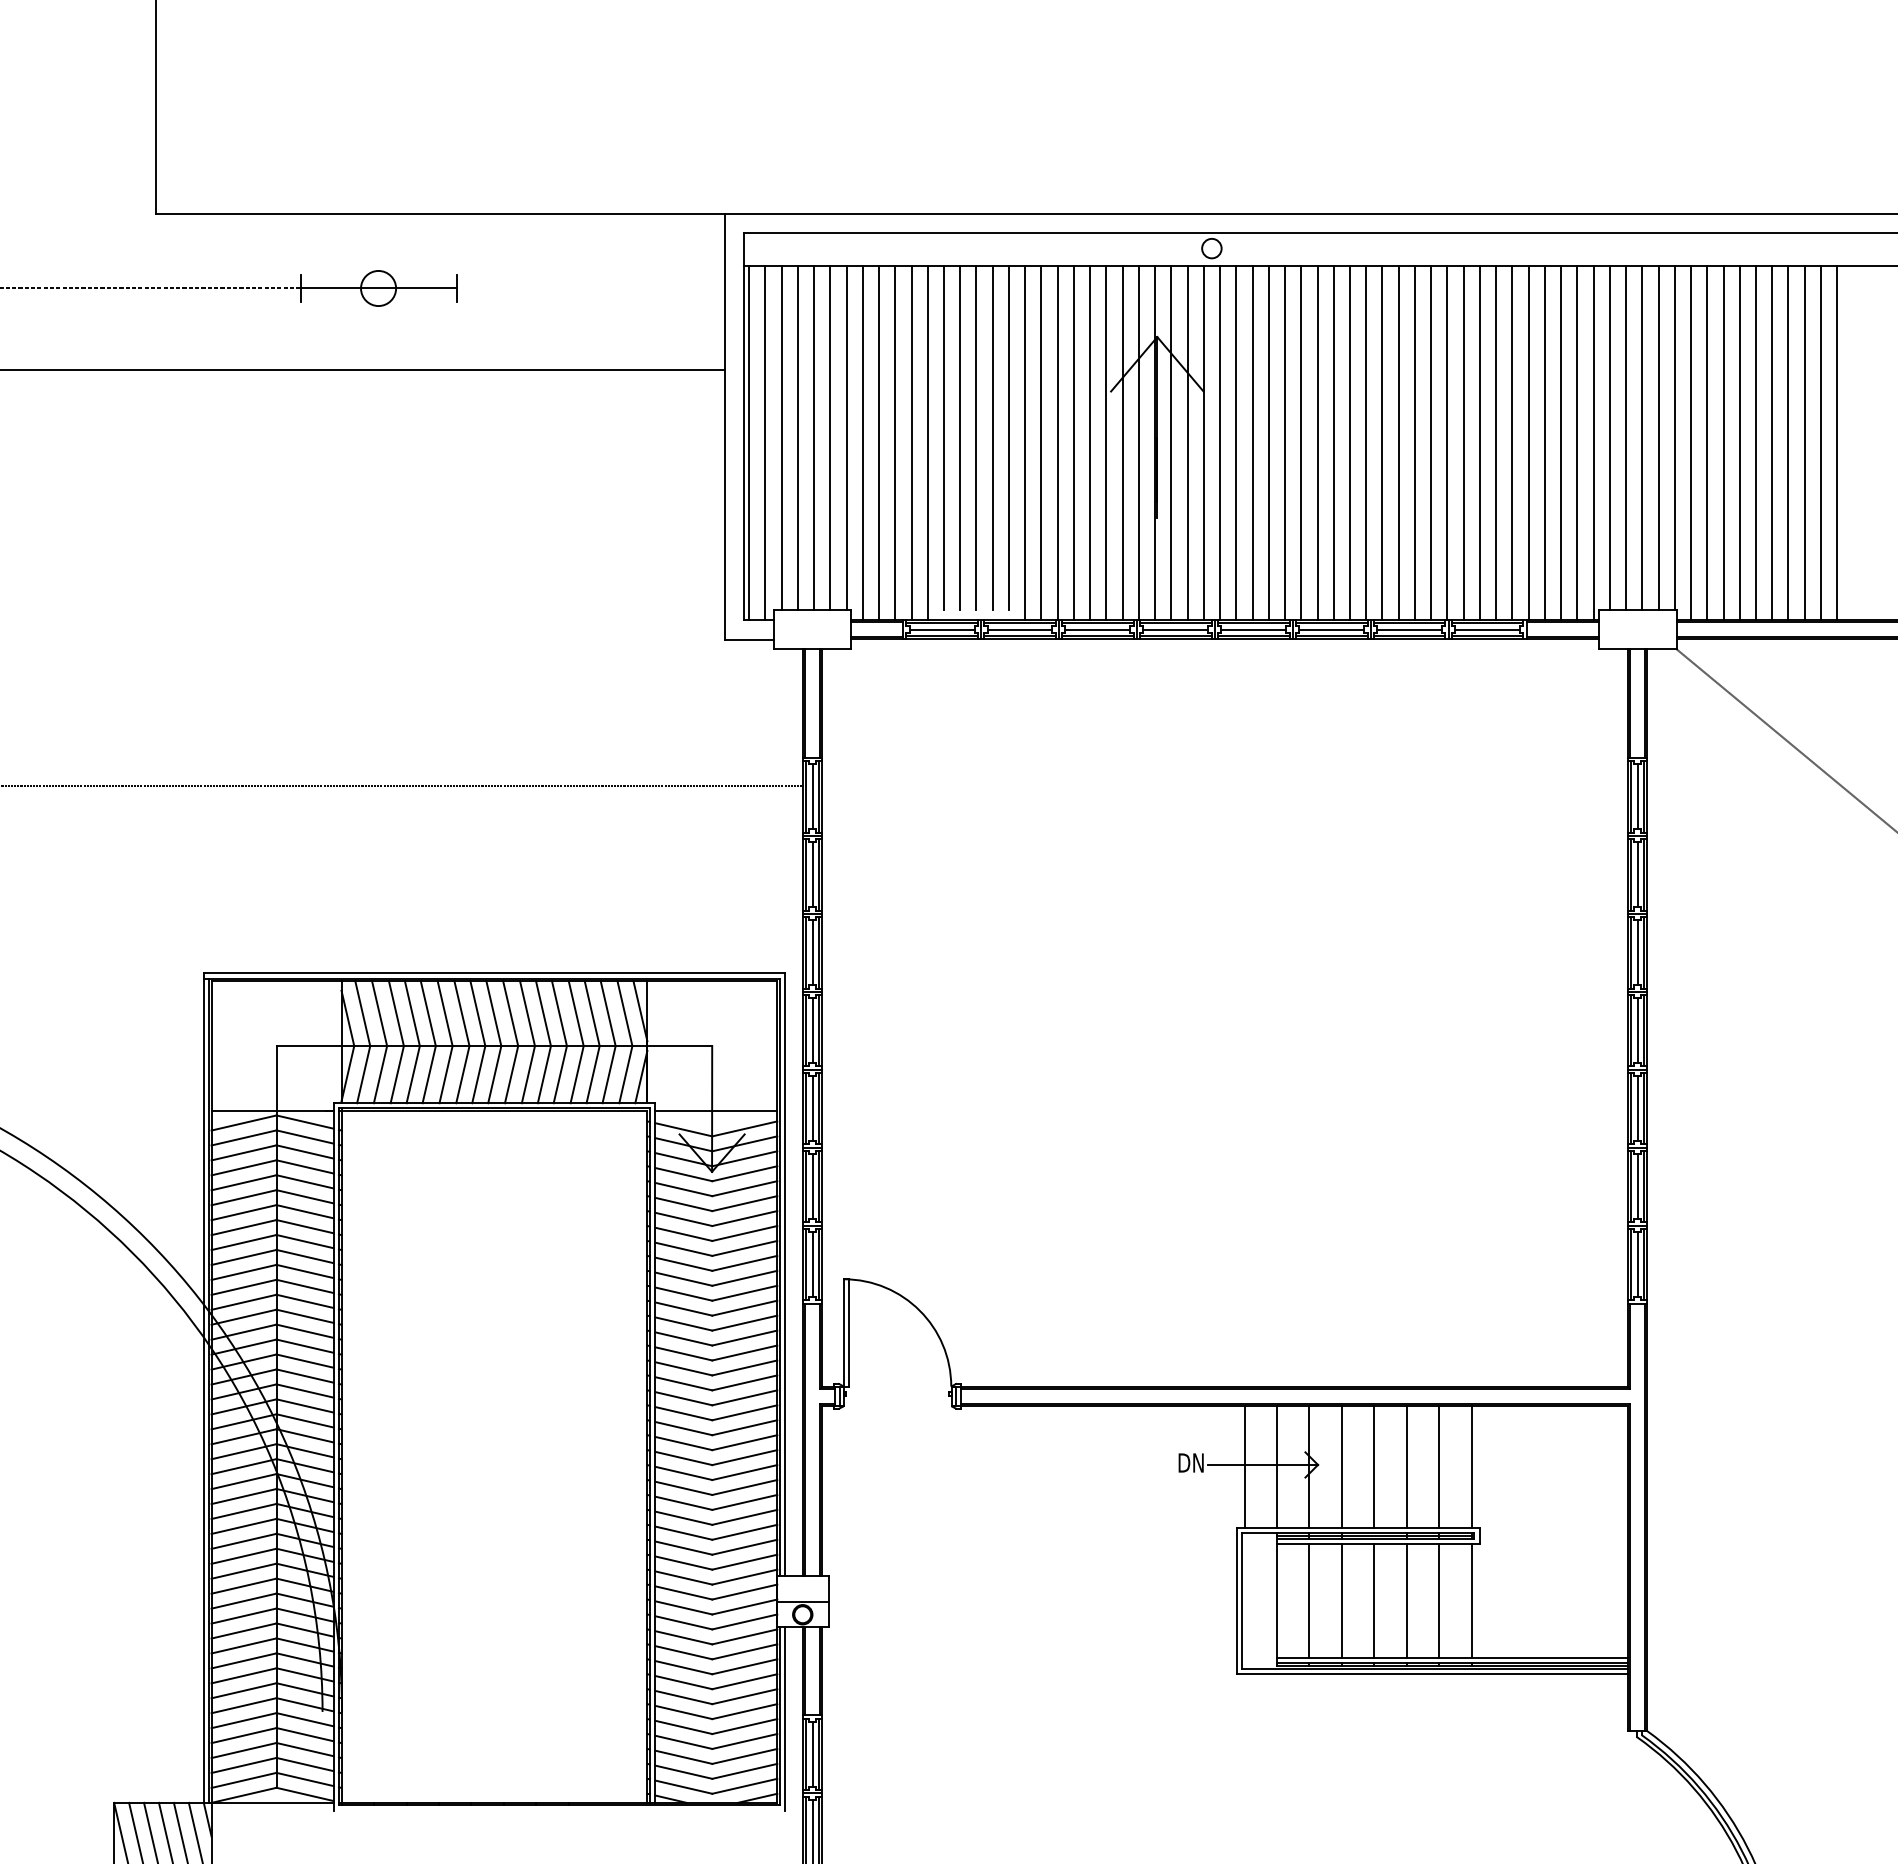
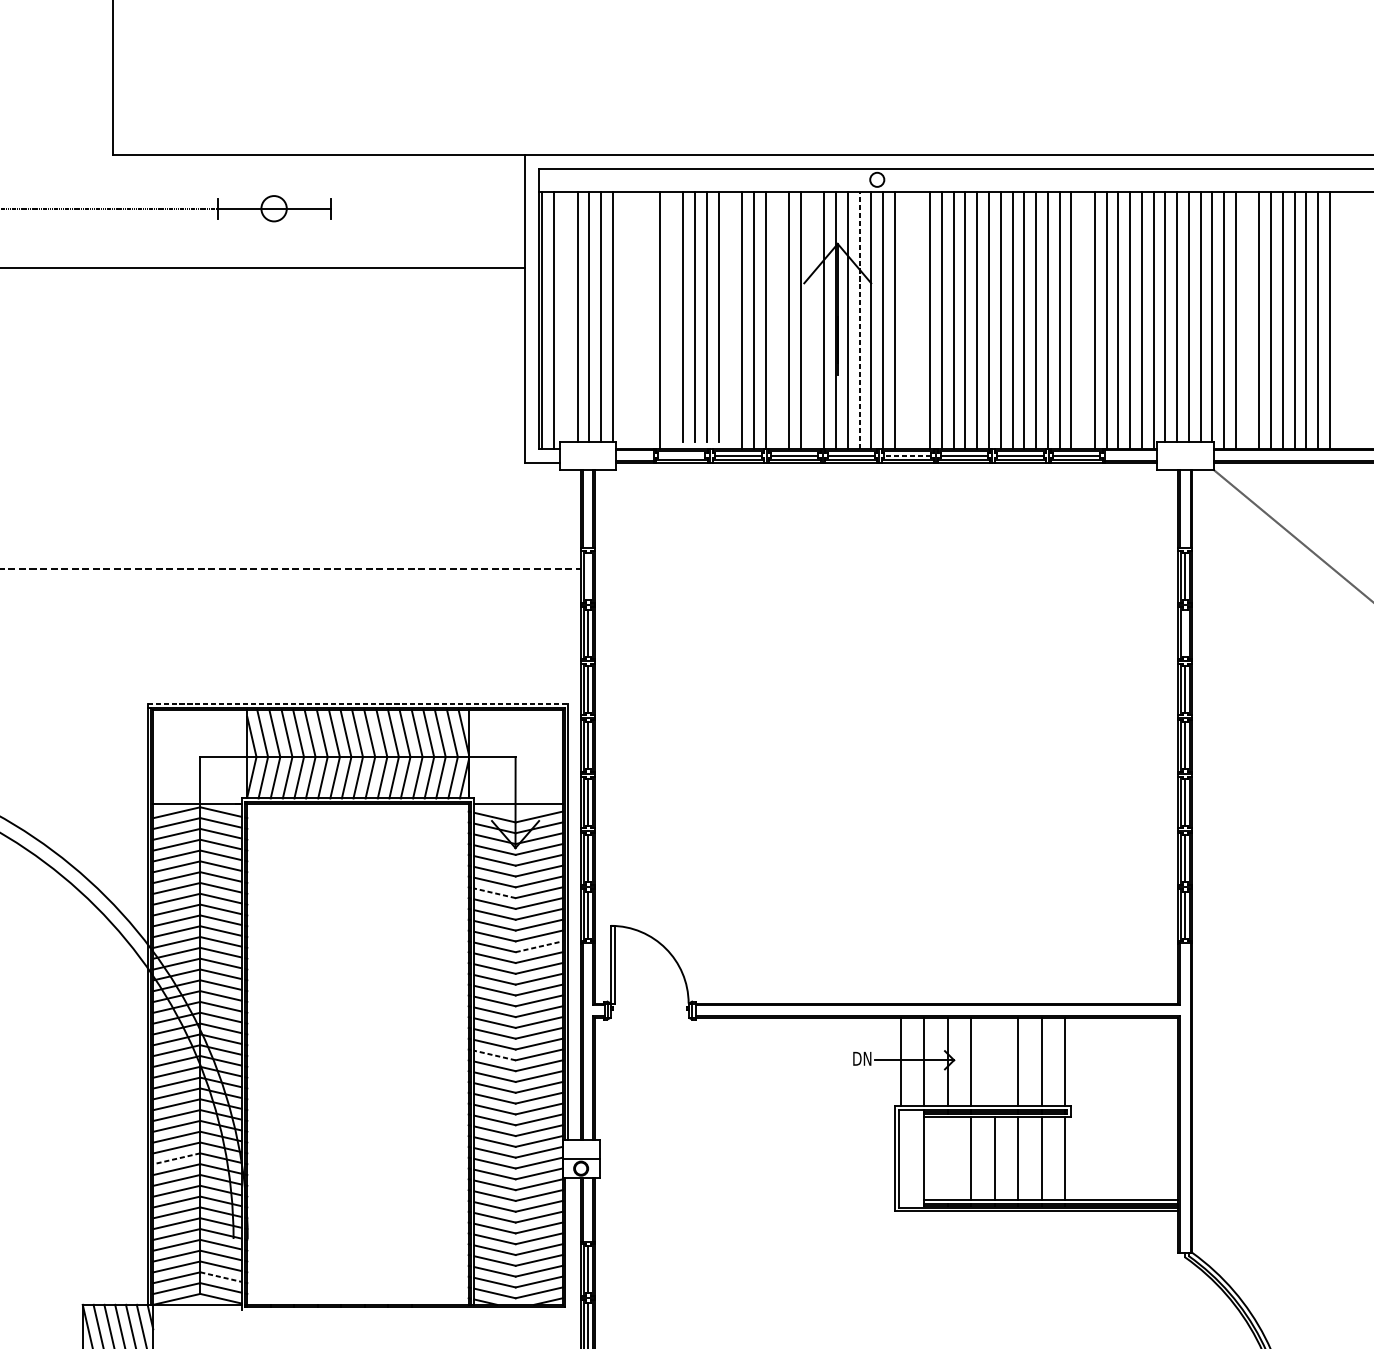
line: (781, 438) -> (565, 317), removed
line: (1008, 438) -> (730, 317), removed
line: (1187, 442) -> (859, 320), solid -> dashed
line: (862, 443) -> (624, 320), removed
line: (879, 443) -> (636, 320), removed
line: (895, 443) -> (648, 320), removed
line: (927, 443) -> (671, 320), removed
line: (1073, 443) -> (777, 320), removed
line: (1122, 443) -> (812, 320), removed
line: (1252, 443) -> (906, 320), removed
line: (1268, 443) -> (918, 320), removed
line: (1496, 443) -> (1083, 320), removed
line: (1723, 443) -> (1247, 320), removed
line: (941, 629) -> (681, 455), removed
line: (1253, 629) -> (907, 455), solid -> dashed
line: (812, 796) -> (588, 576), removed
line: (1637, 874) -> (1185, 632), removed
line: (494, 973) -> (358, 704), solid -> dashed
line: (683, 1234) -> (494, 893), solid -> dashed
line: (745, 1308) -> (539, 947), solid -> dashed
line: (683, 1458) -> (494, 1055), solid -> dashed
line: (1374, 1467) -> (994, 1062), removed
line: (1309, 1600) -> (947, 1158), removed
line: (243, 1601) -> (176, 1159), solid -> dashed
line: (785, 1718) -> (568, 1243), removed
line: (305, 1764) -> (221, 1277), solid -> dashed

